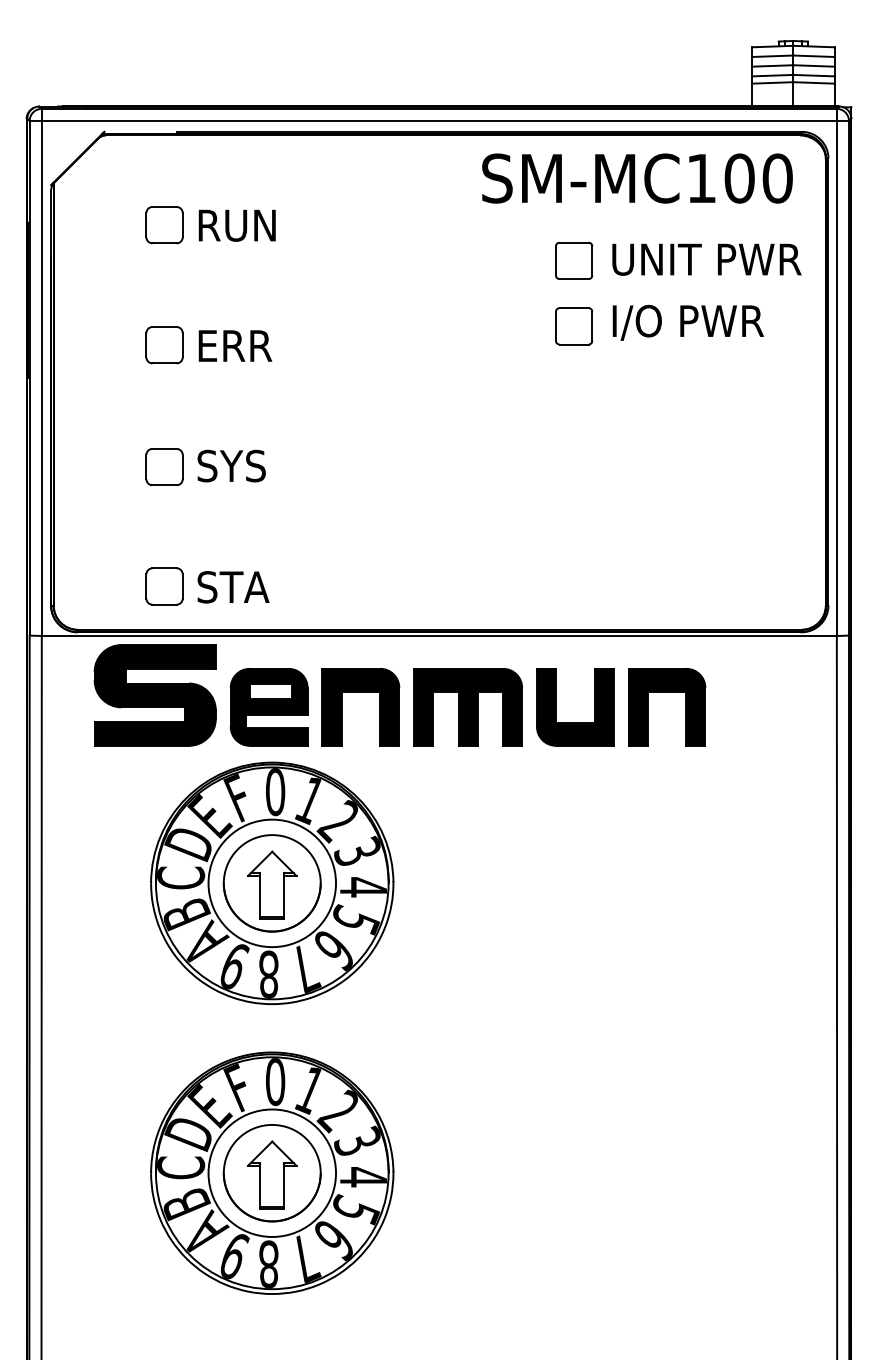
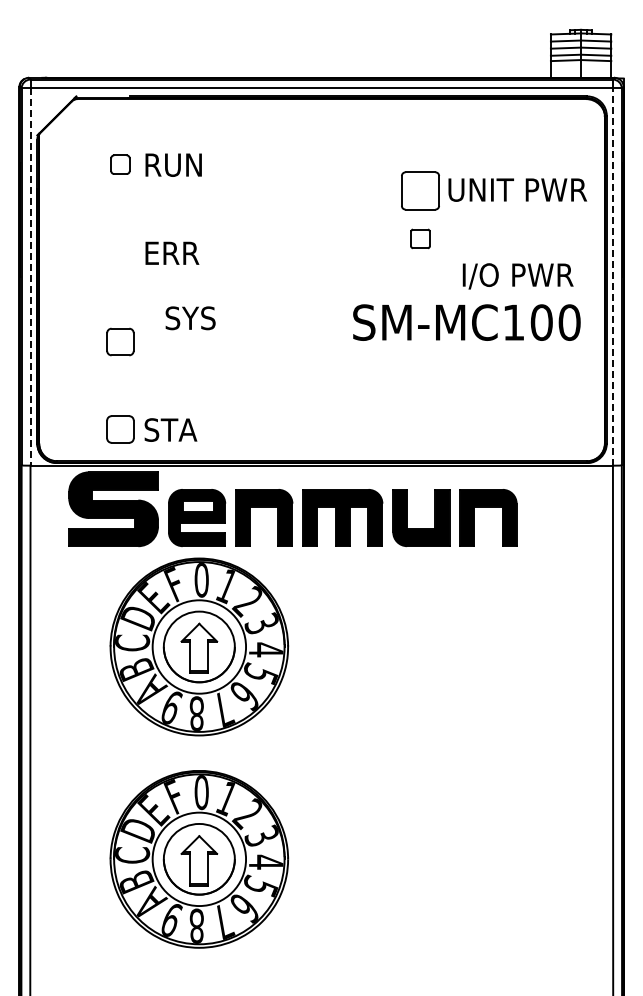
text: (636, 178) -> (466, 322), moved
part: (164, 224) -> (120, 164), size x0.7
part: (574, 260) -> (420, 190), size x1.4
text: (687, 323) -> (517, 276), moved
part: (574, 325) -> (420, 238), size x0.7
part: (164, 344) -> (120, 252), removed
line: (41, 379) -> (30, 277), solid -> dashed
line: (836, 379) -> (612, 277), solid -> dashed
text: (231, 466) -> (190, 318), moved

